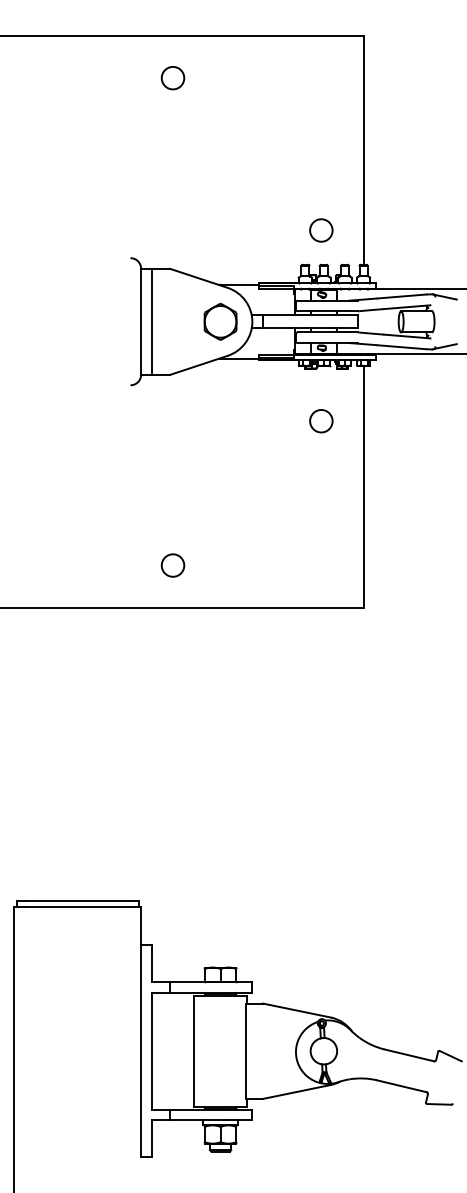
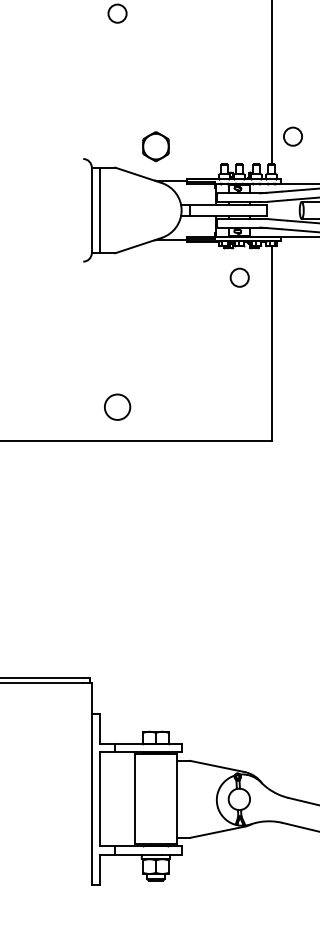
circle: (321, 230) -> (293, 136), moved
part: (220, 321) -> (155, 146), moved
circle: (321, 421) -> (239, 277), moved
circle: (172, 565) -> (117, 407), size x1.4

